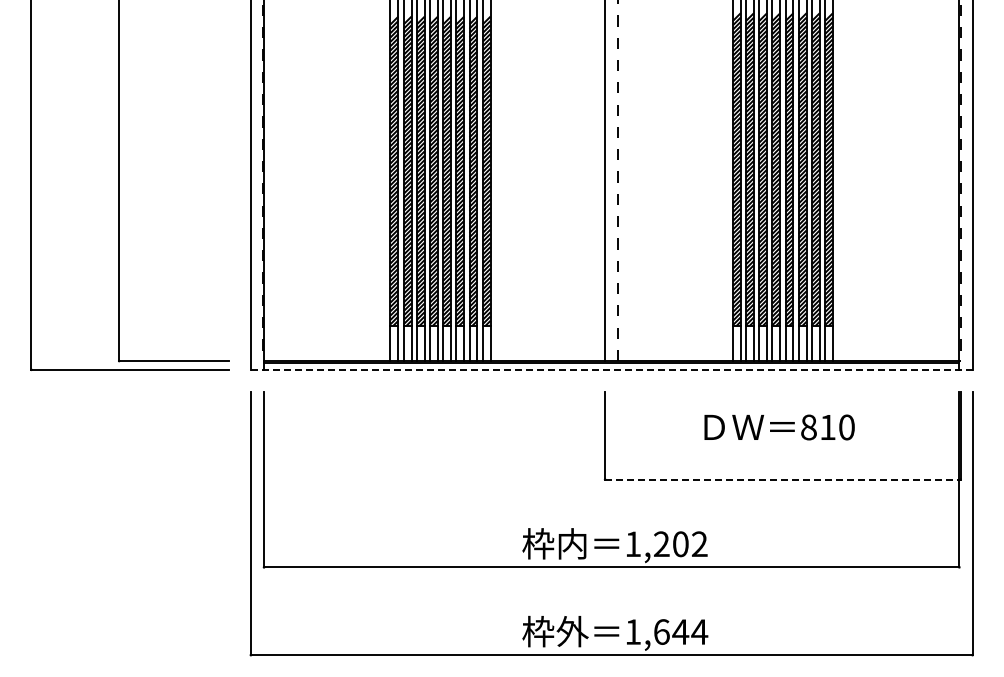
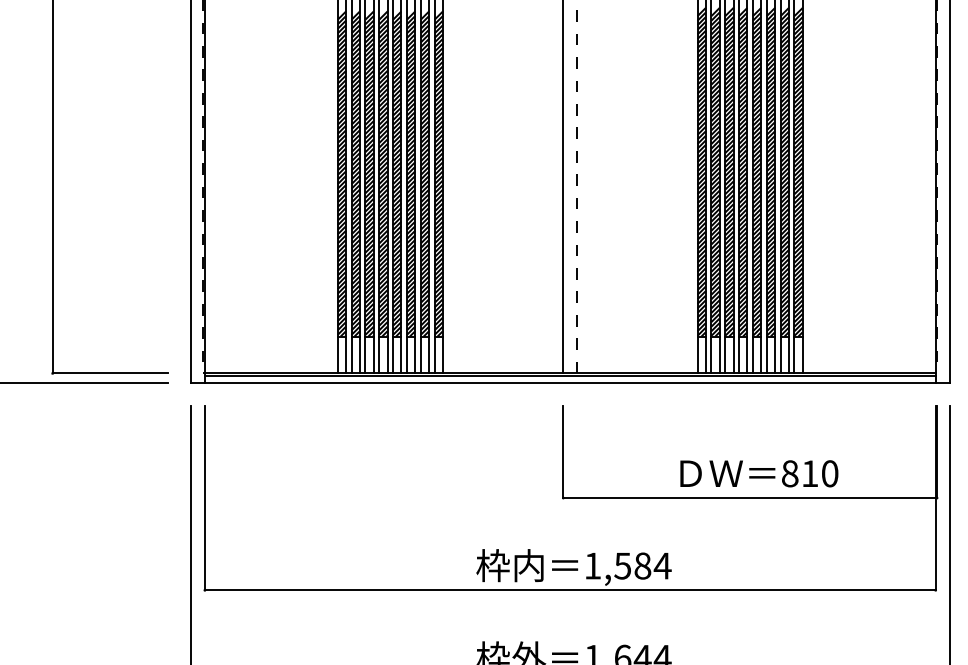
line: (611, 369) -> (570, 382), dashed -> solid
text: (779, 427) -> (759, 473), moved
line: (782, 479) -> (749, 497), dashed -> solid
text: (680, 544) -> (642, 566), 1,202 -> 1,584

